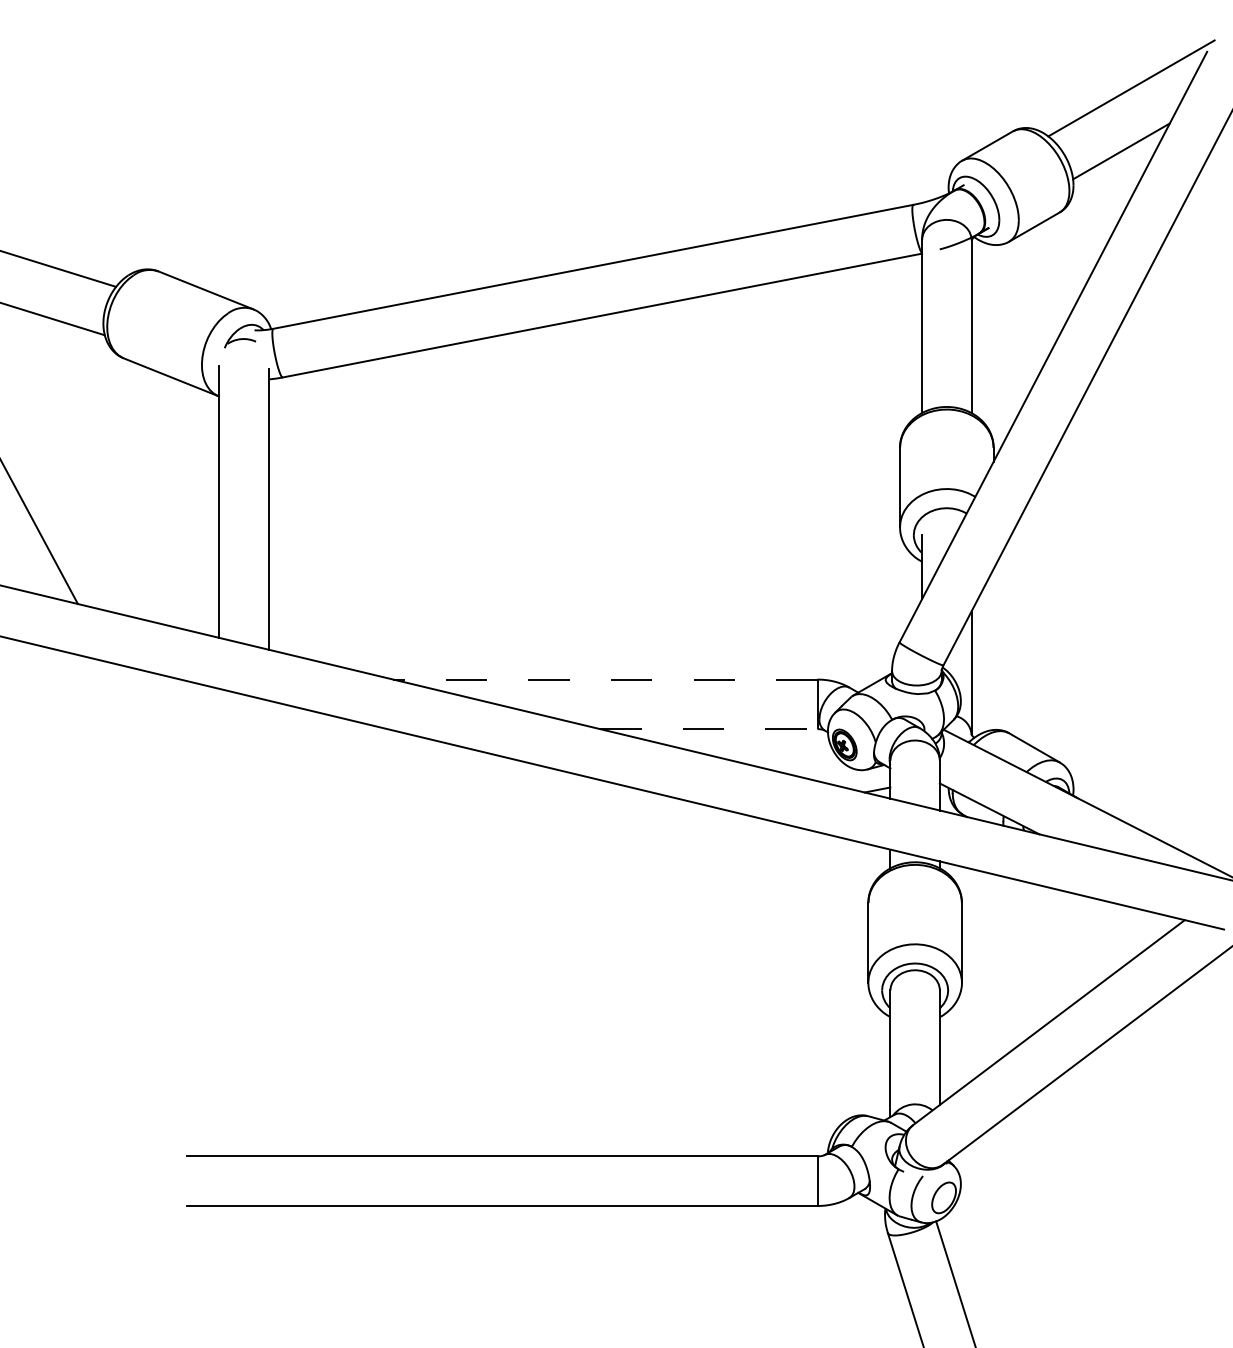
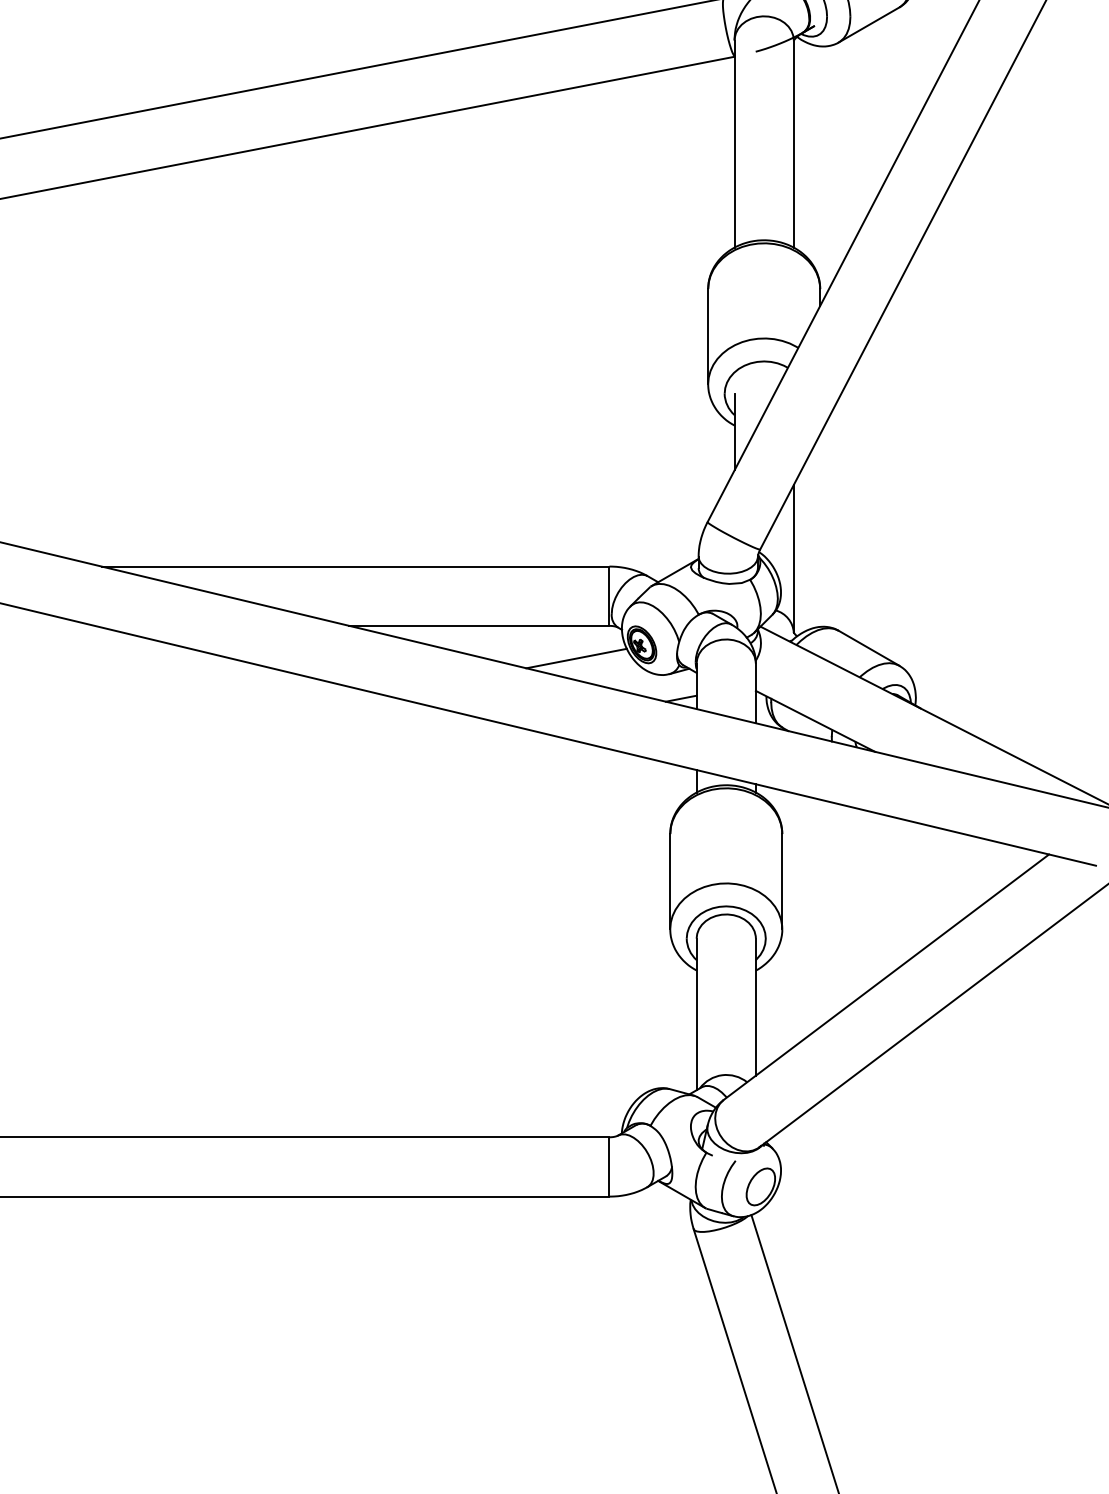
line: (604, 679) -> (354, 566), dashed -> solid
line: (708, 729) -> (478, 626), dashed -> solid
line: (790, 756) -> (577, 658), added

